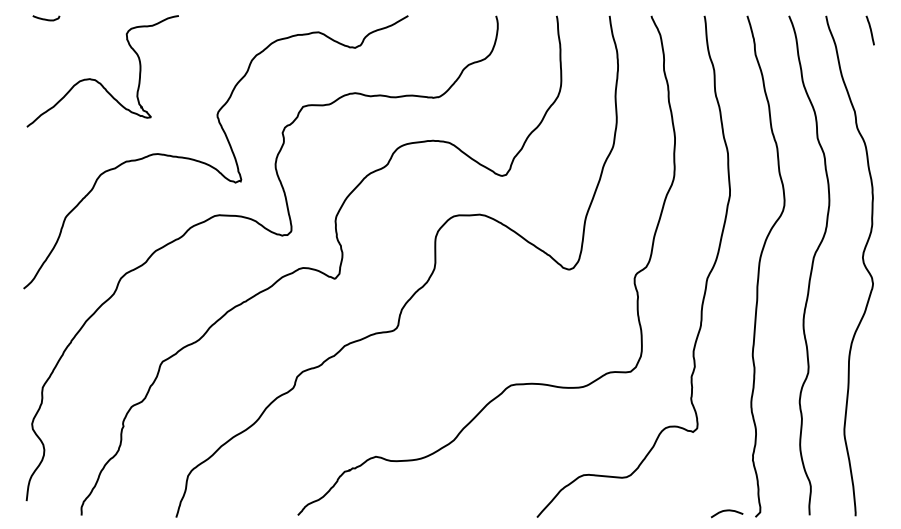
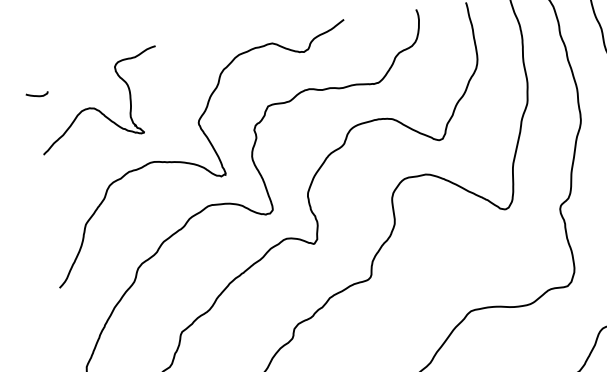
curve: (45, 18) -> (36, 95), moved

